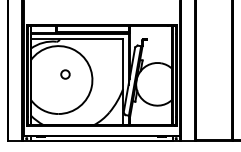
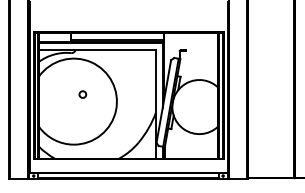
circle: (65, 74) -> (82, 94), size x0.62

